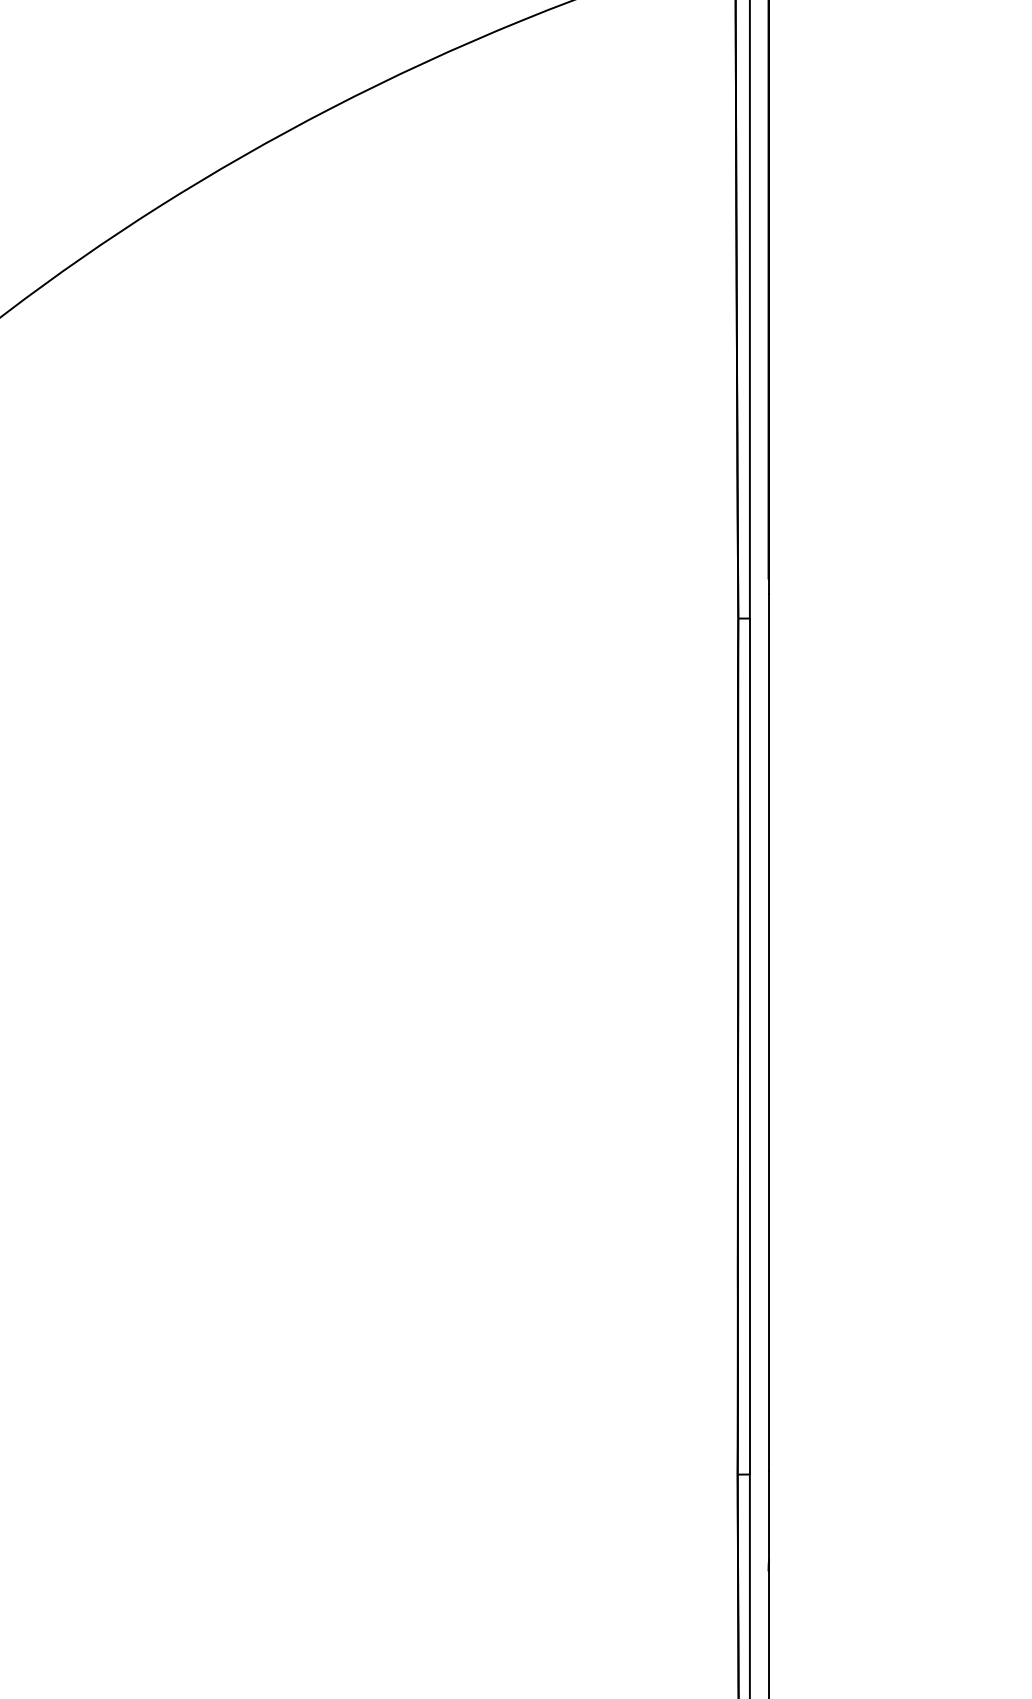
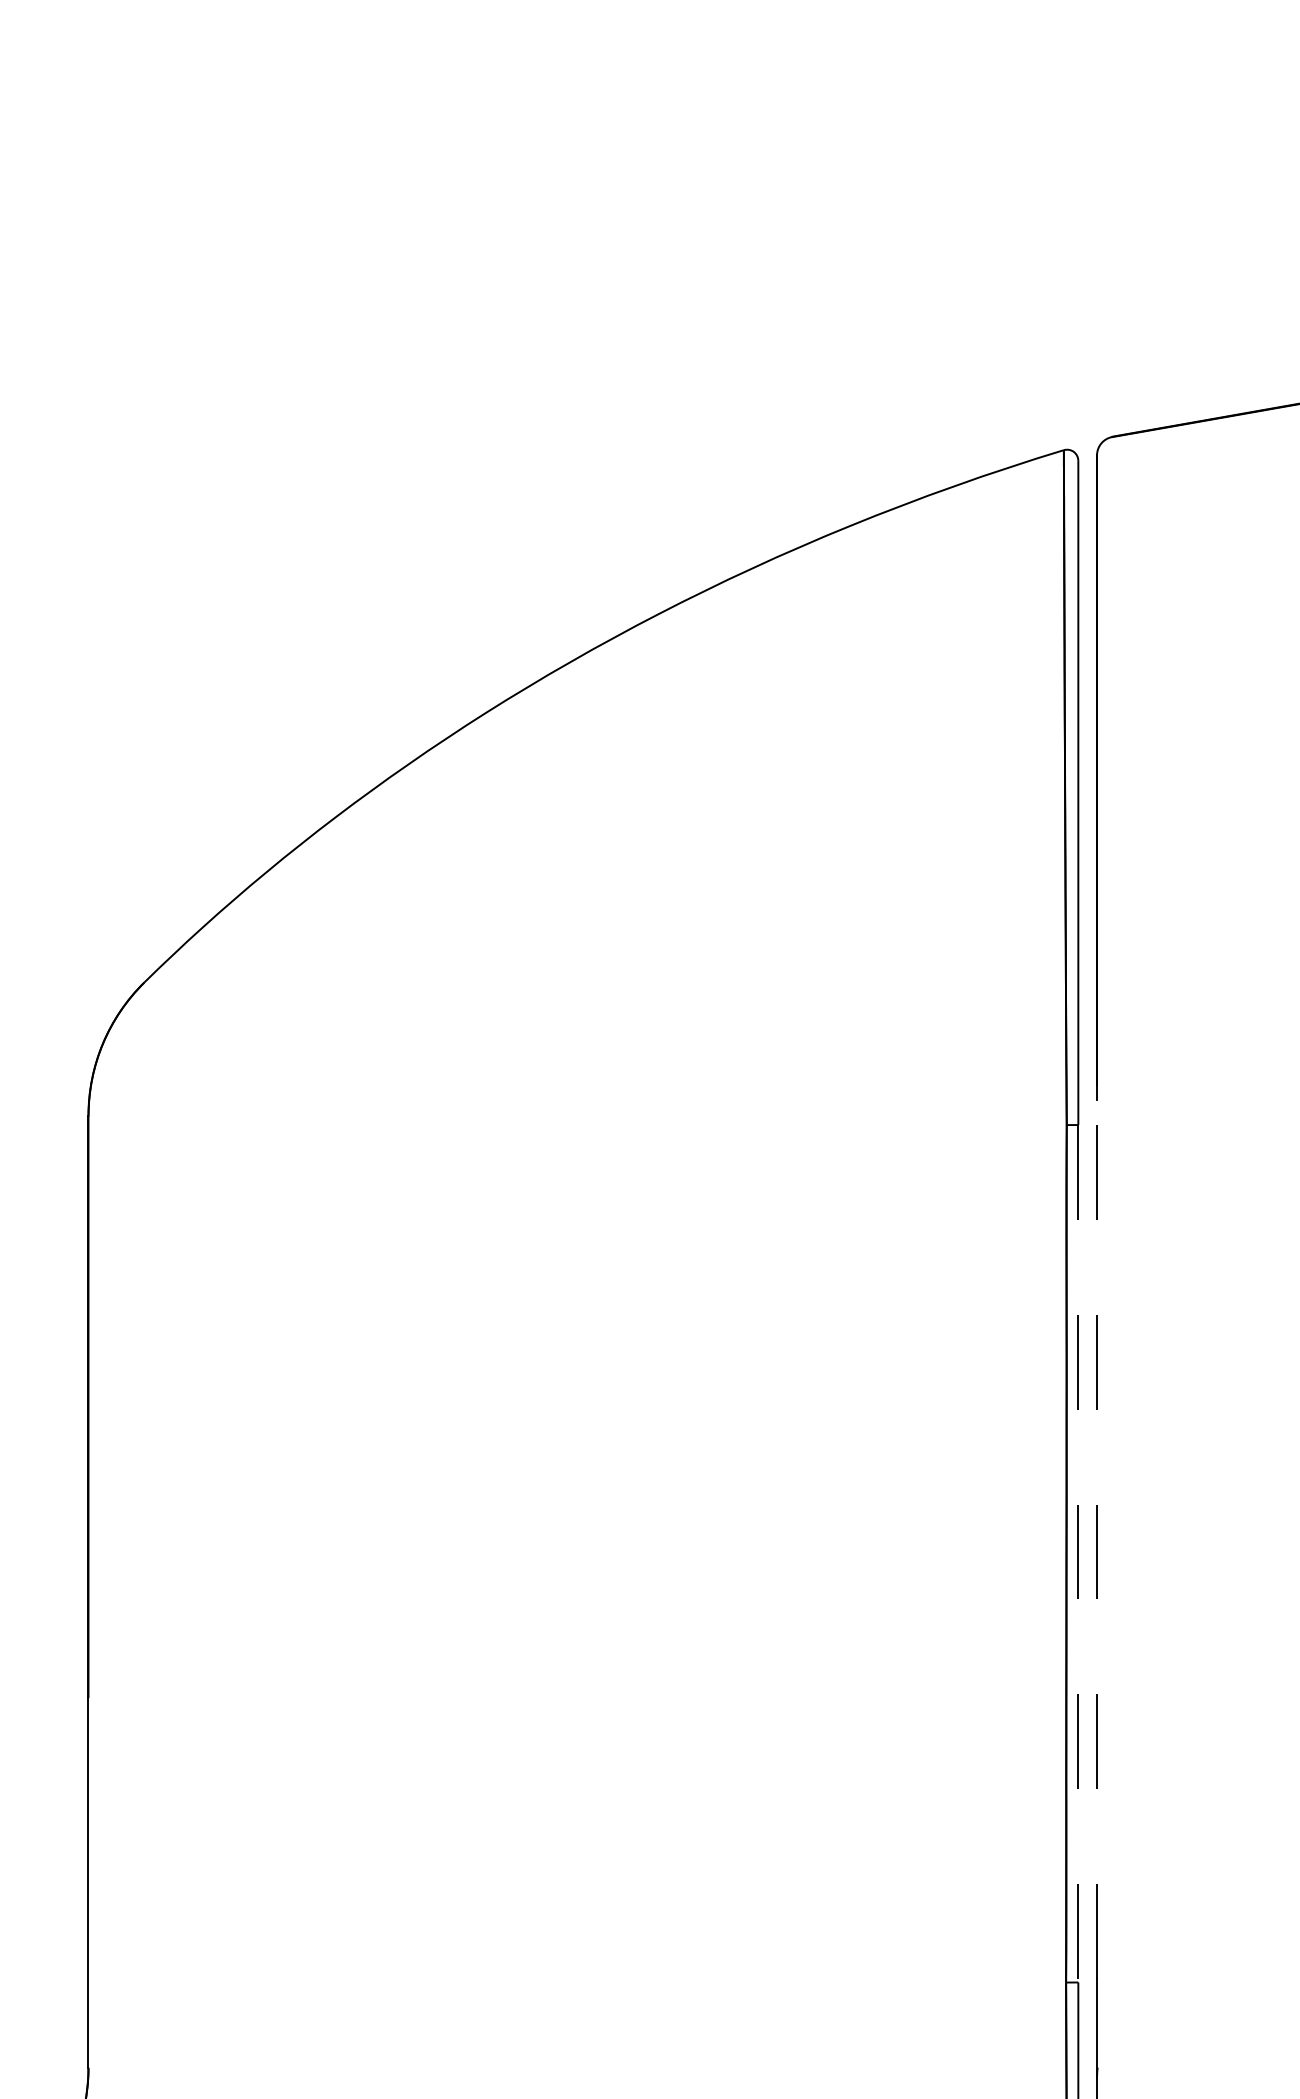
line: (769, 1031) -> (1097, 1538), solid -> dashed
line: (750, 1046) -> (1078, 1553), solid -> dashed

